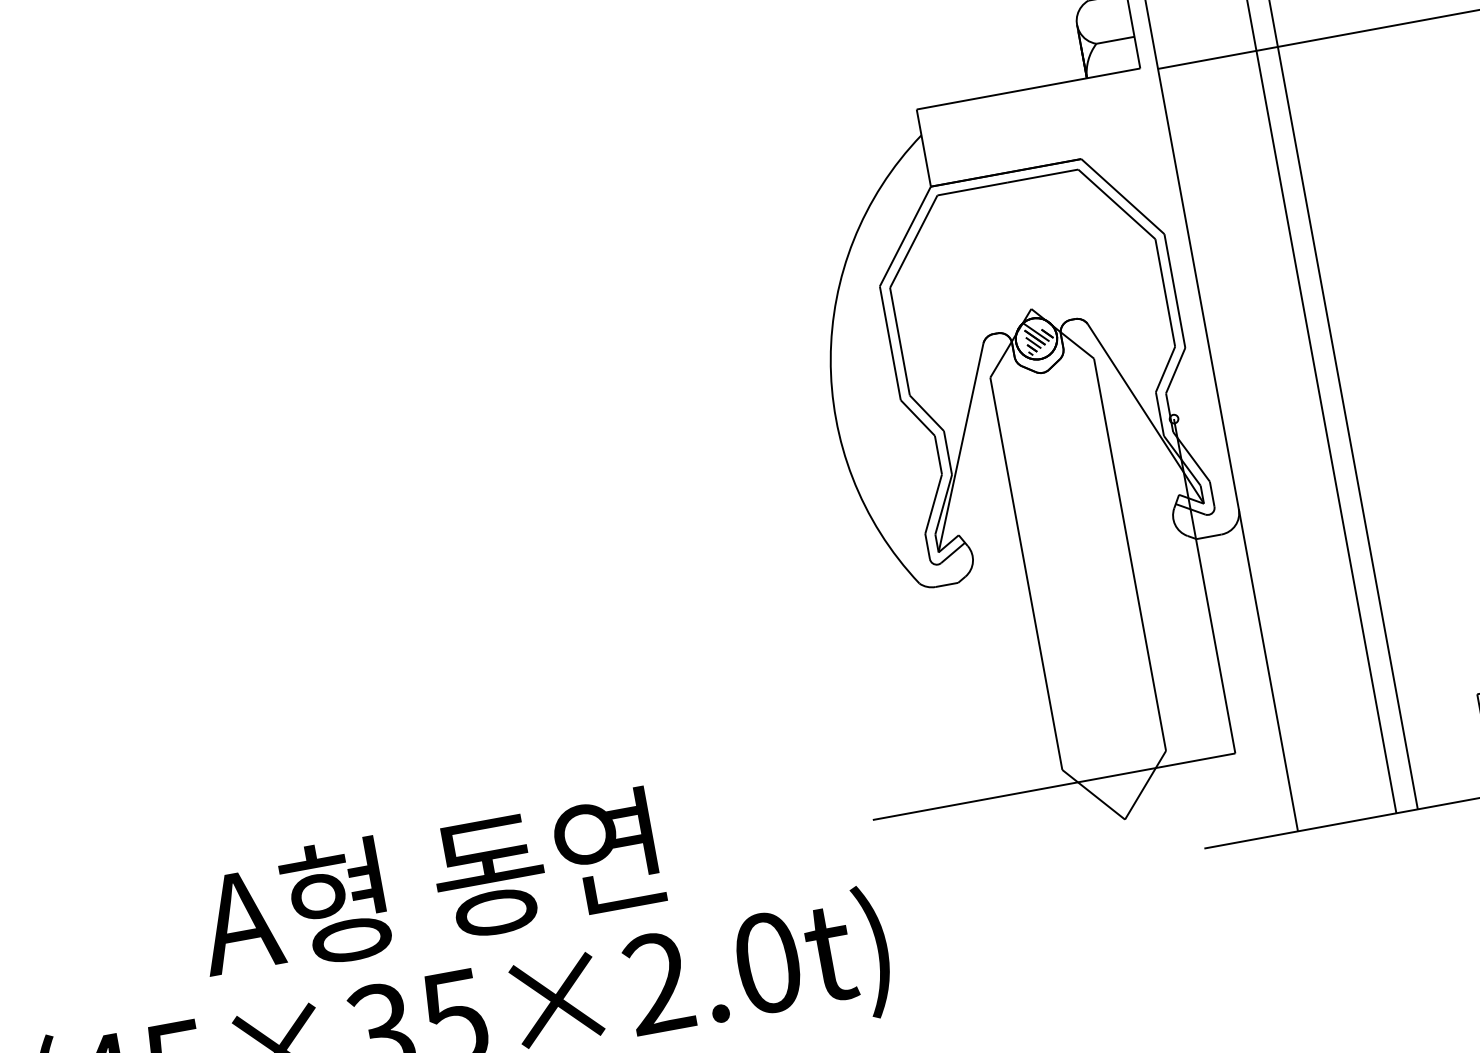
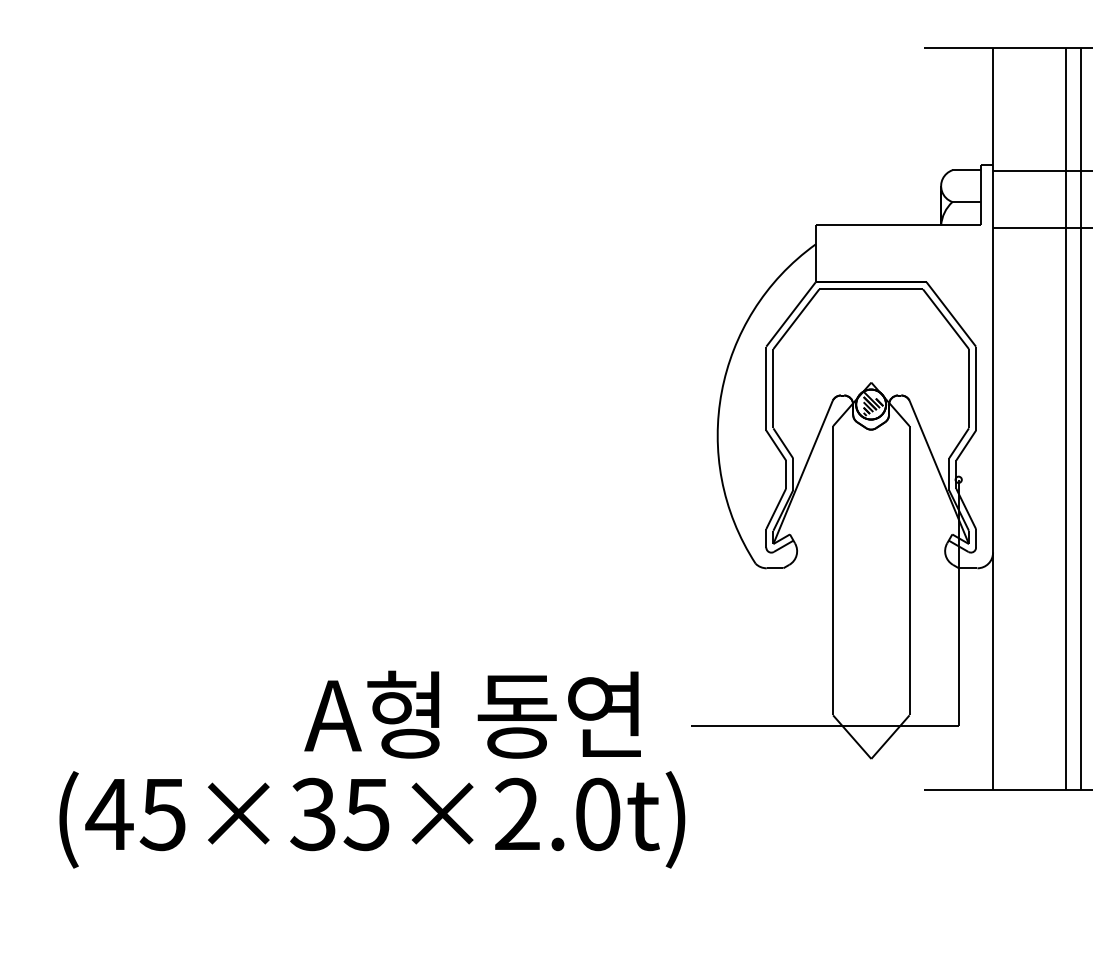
text: (428, 885) -> (472, 714), moved

